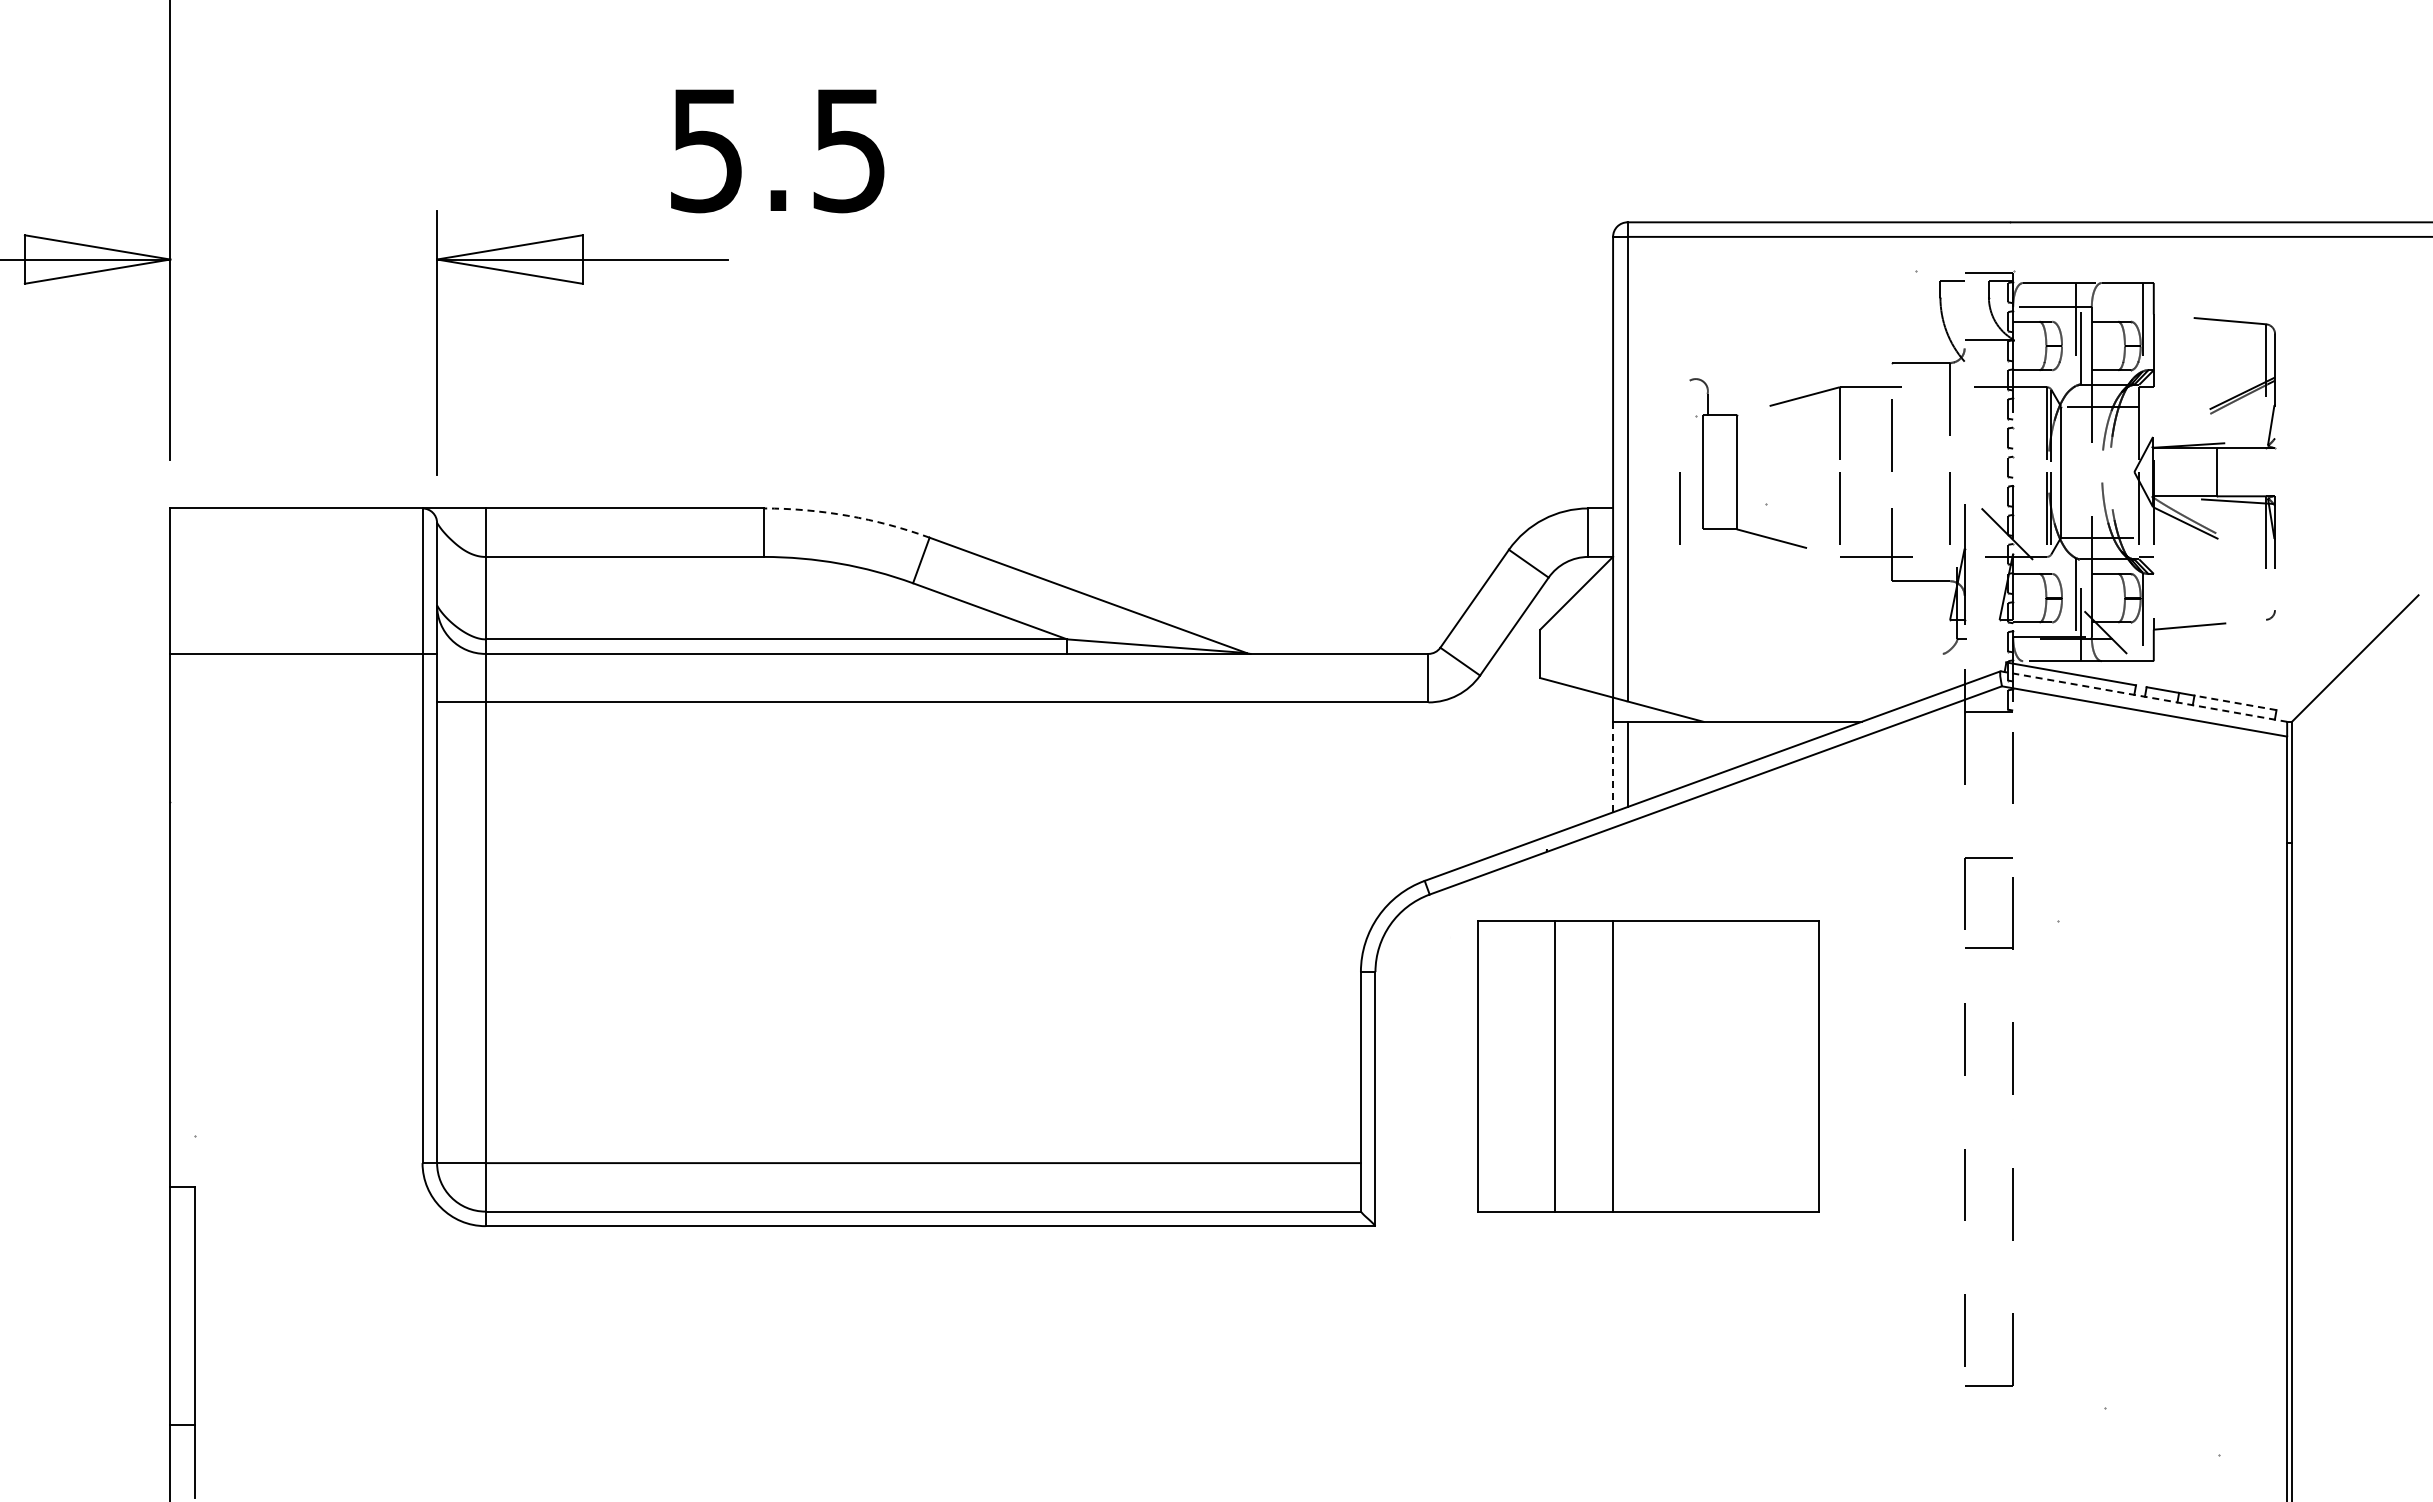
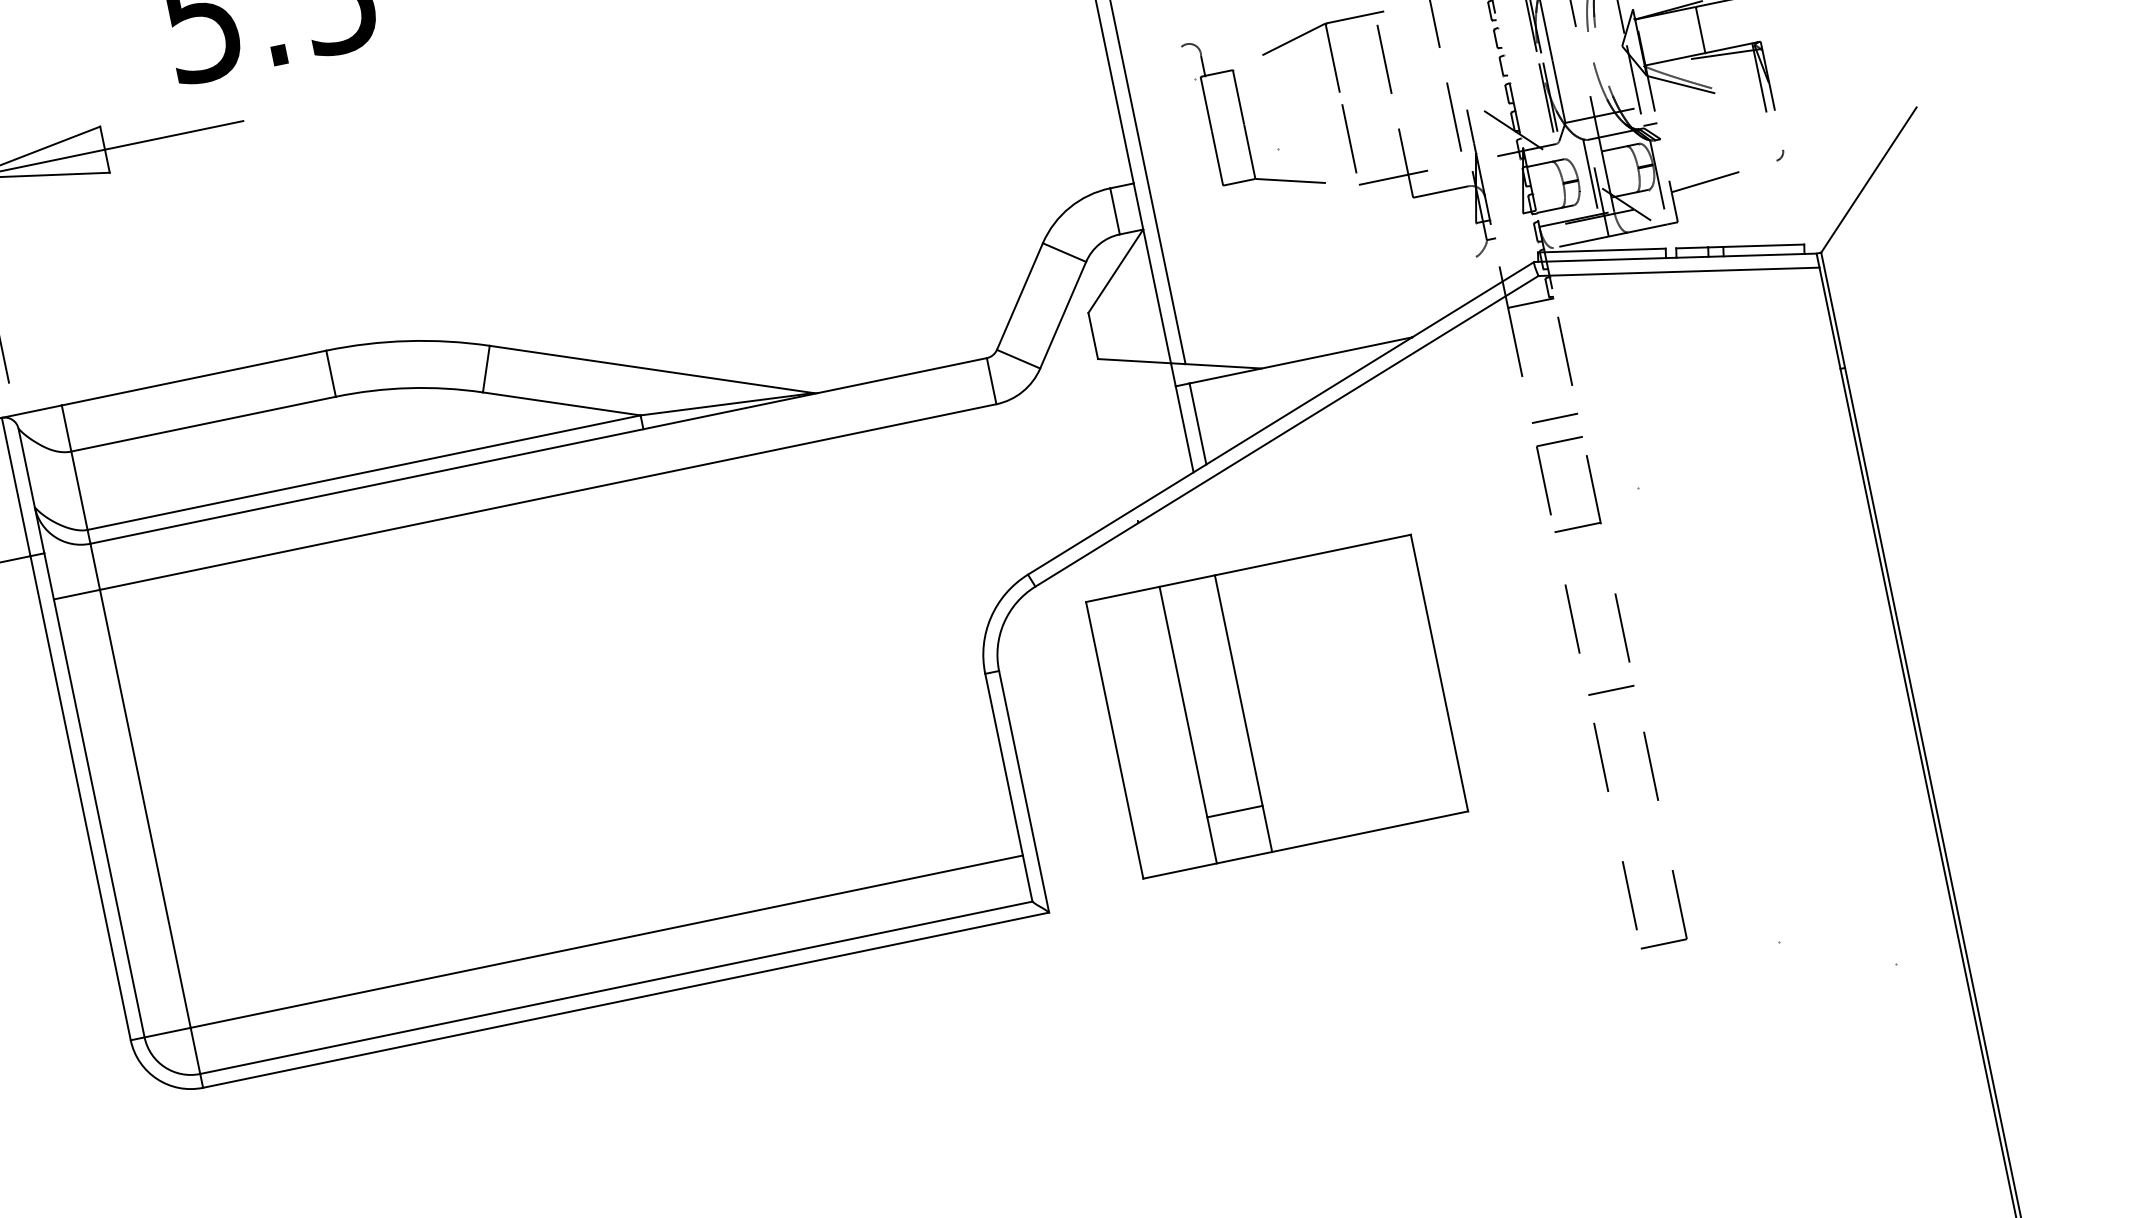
line: (1679, 508) -> (1196, 170), removed
arc: (848, 515) -> (408, 340), dashed -> solid
line: (2144, 696) -> (1676, 257), dashed -> solid
line: (2235, 702) -> (1763, 245), dashed -> solid
line: (1613, 767) -> (1185, 429), dashed -> solid
line: (1988, 833) -> (1554, 418), added
line: (1988, 1119) -> (1610, 690), added
line: (1583, 1163) -> (1234, 812), added

